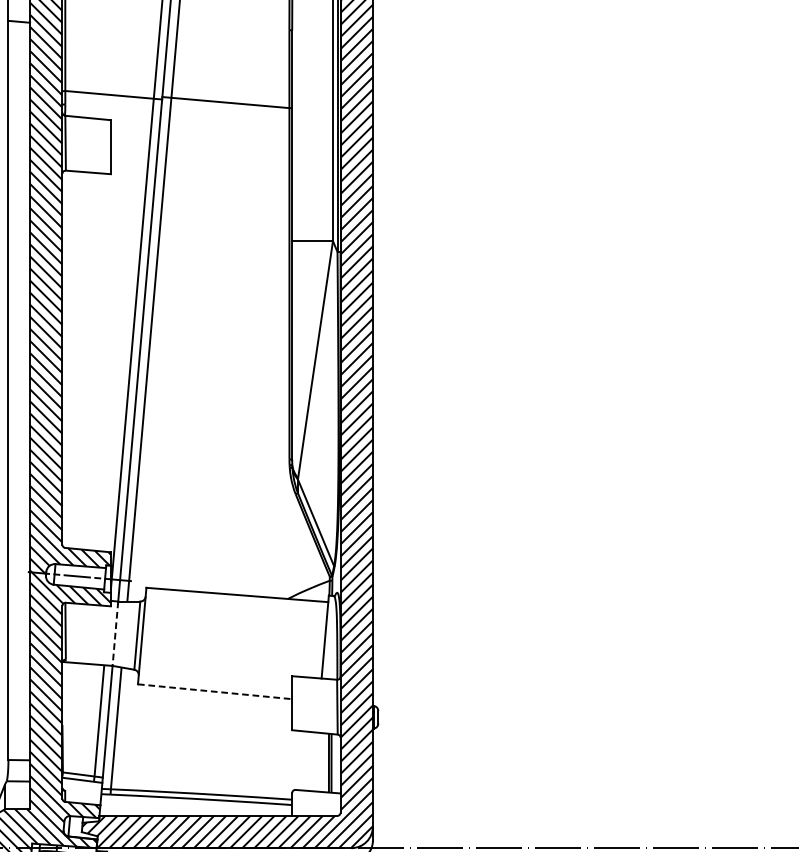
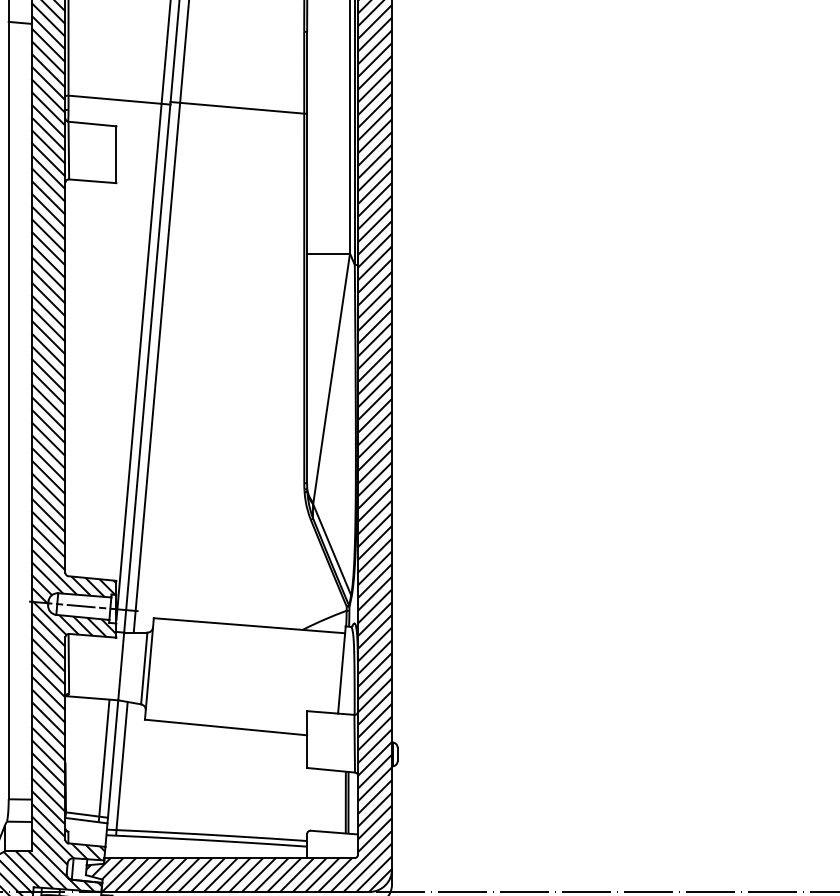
line: (115, 633) -> (121, 666), dashed -> solid
line: (215, 691) -> (226, 727), dashed -> solid

